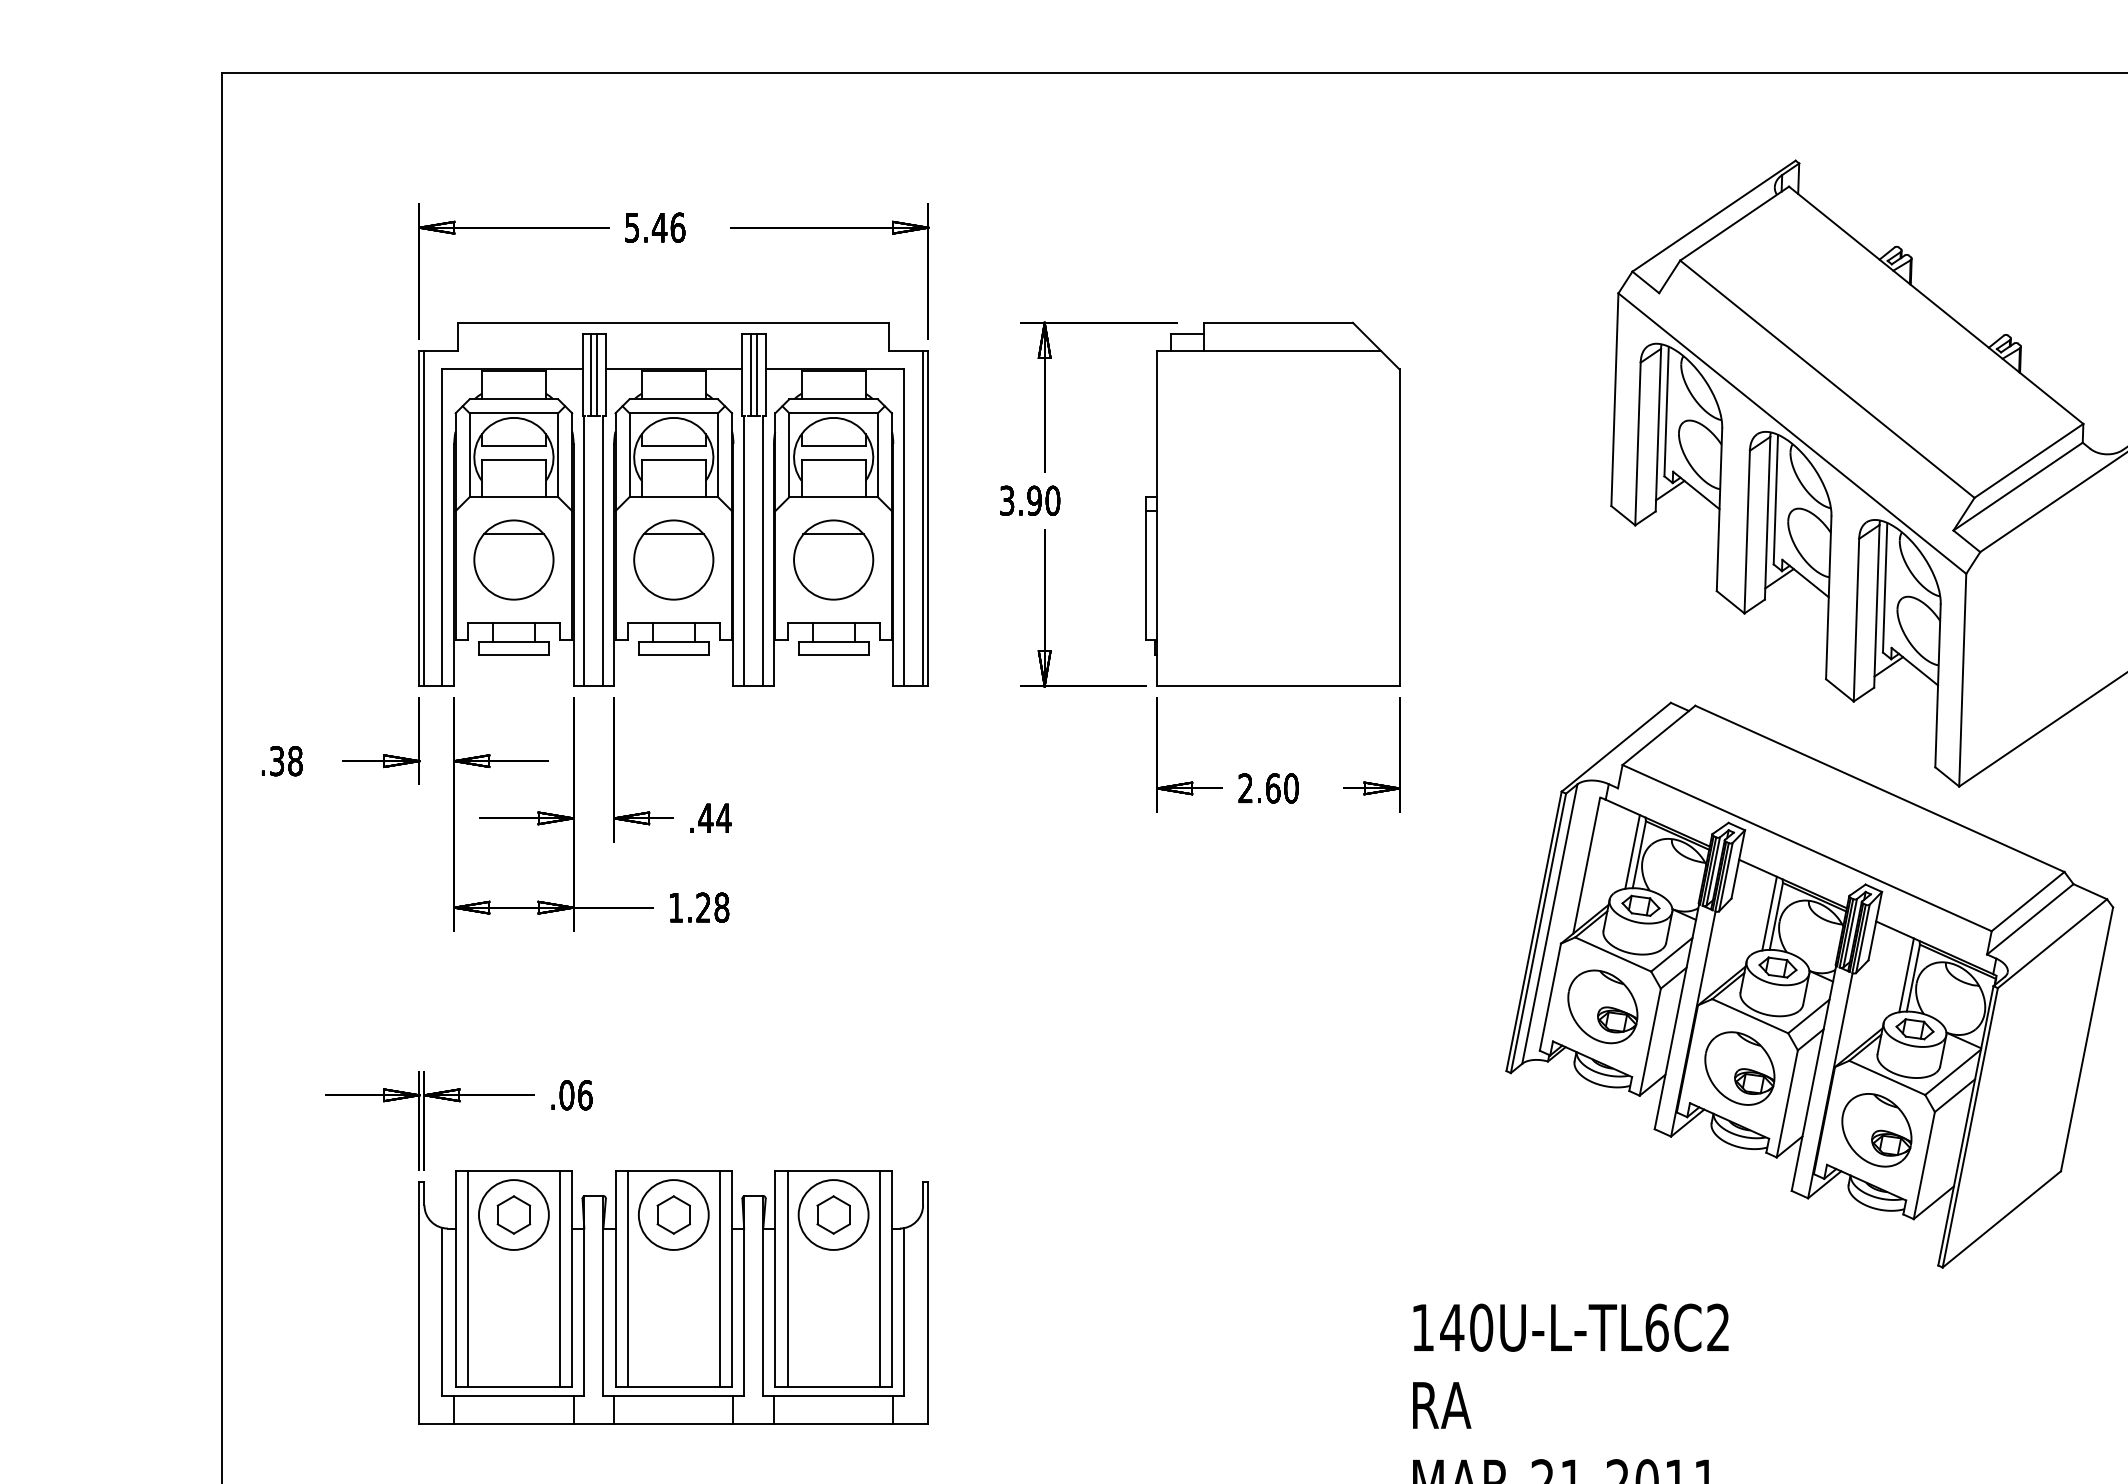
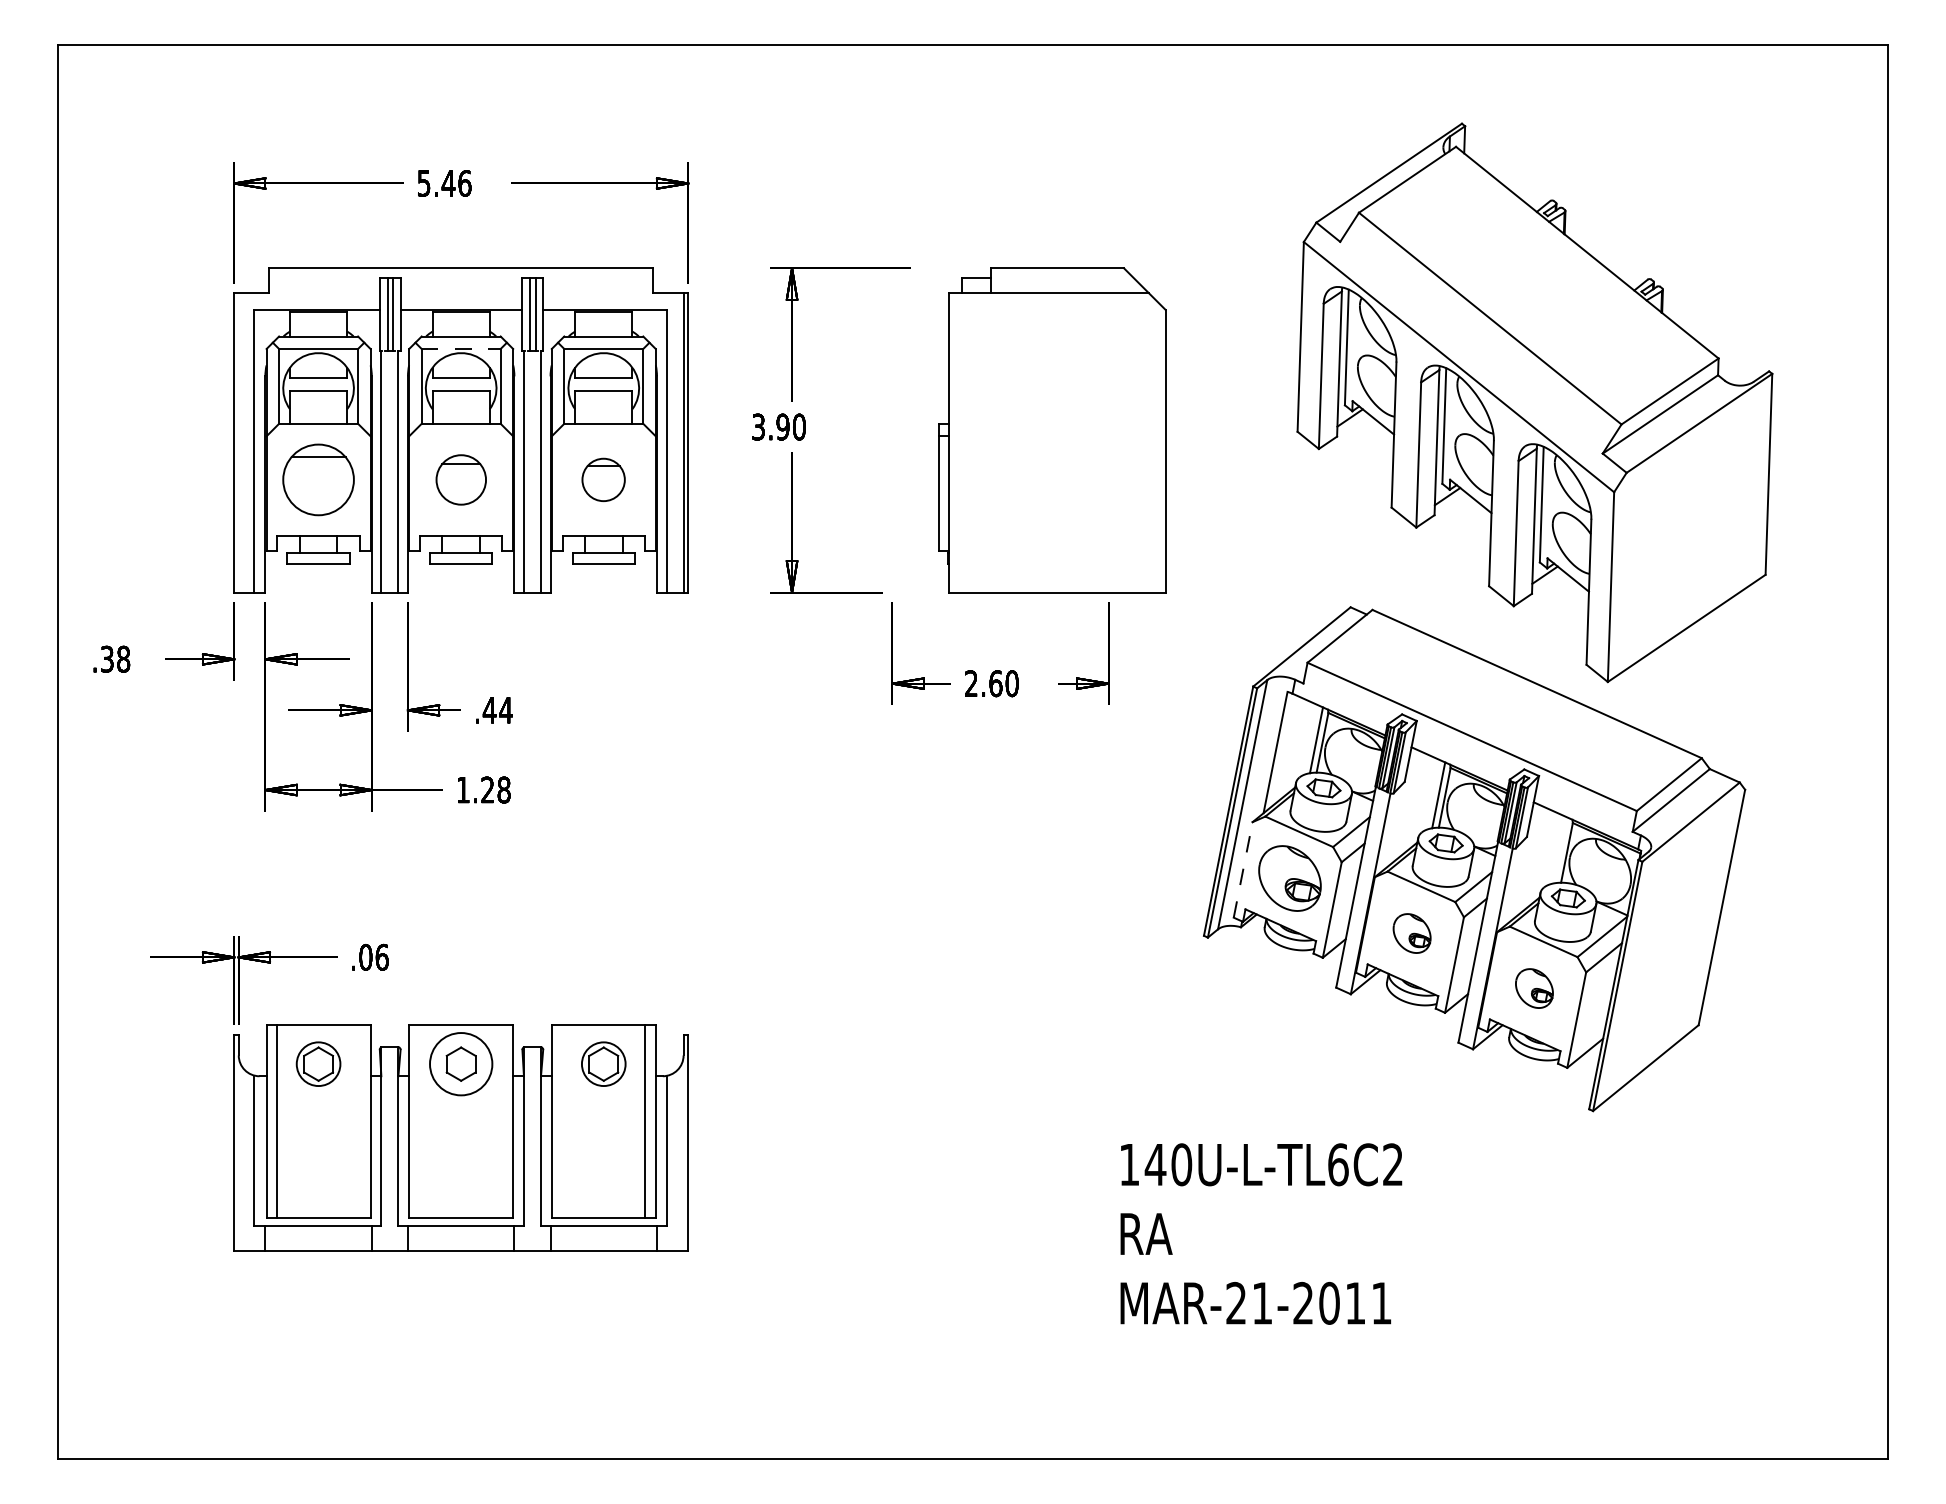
line: (674, 412) -> (461, 348), solid -> dashed
part: (1272, 504) -> (1052, 430), moved
line: (424, 518) -> (238, 442), removed
part: (674, 559) -> (461, 479), size x0.7
part: (833, 559) -> (603, 479), size x0.6
line: (1906, 975) -> (1560, 850), removed
line: (1550, 996) -> (1243, 869), solid -> dashed
part: (1739, 1068) -> (1411, 933), size x0.6
part: (1876, 1130) -> (1534, 988), size x0.6
circle: (513, 1215) -> (318, 1064), size x0.7
circle: (833, 1215) -> (603, 1064), size x0.7
line: (559, 1278) -> (359, 1120), removed
line: (628, 1278) -> (420, 1120), removed
line: (720, 1278) -> (502, 1120), removed
line: (787, 1278) -> (562, 1120), removed

